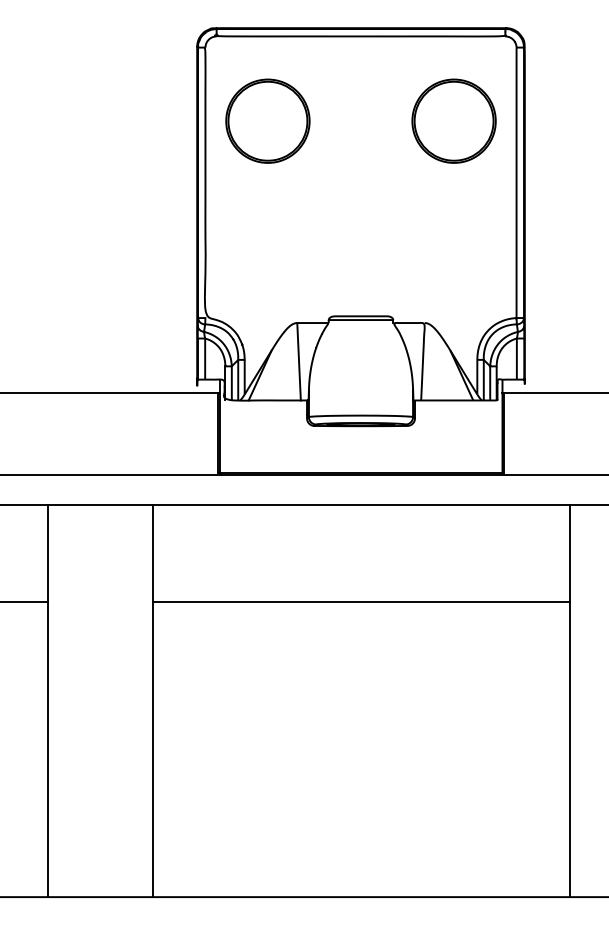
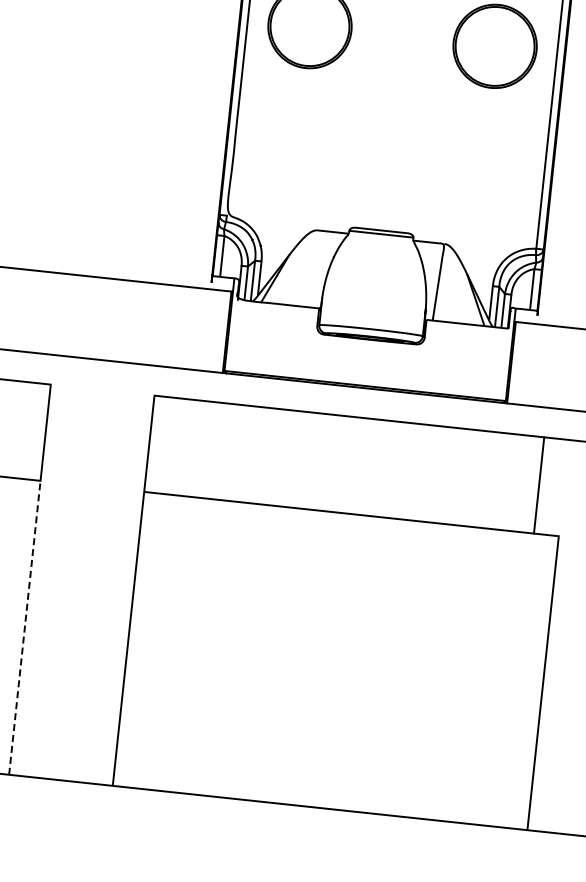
line: (298, 361) -> (314, 268), removed
line: (100, 504) -> (102, 389), removed
line: (569, 552) -> (539, 484), moved
line: (48, 749) -> (25, 628), solid -> dashed

